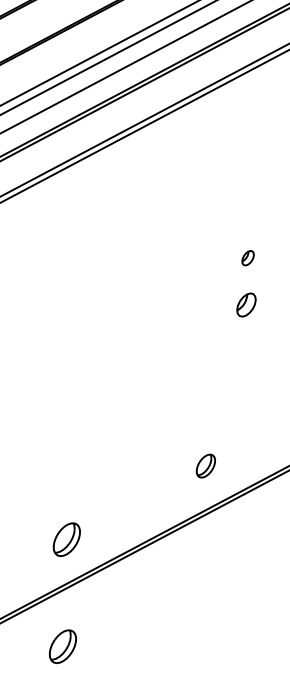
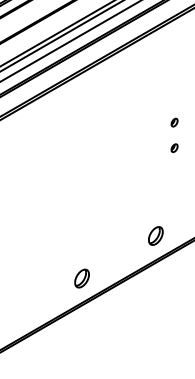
part: (246, 305) -> (174, 148), size x0.62
part: (205, 465) -> (155, 235), size x1.43
part: (61, 646) -> (81, 336), removed

